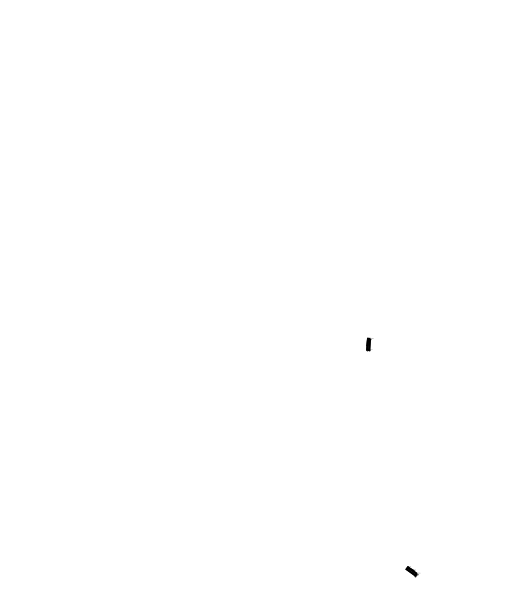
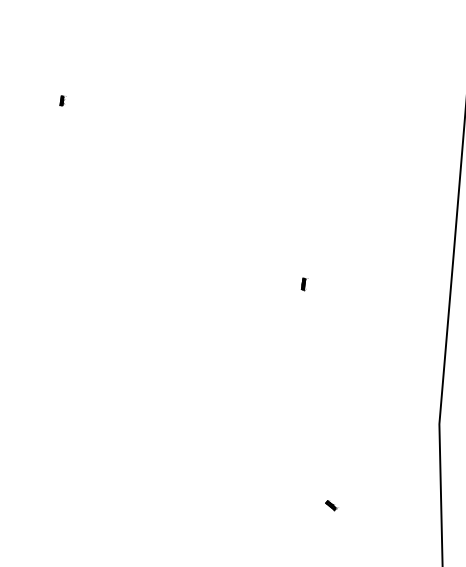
part: (106, 171) -> (61, 101), added

